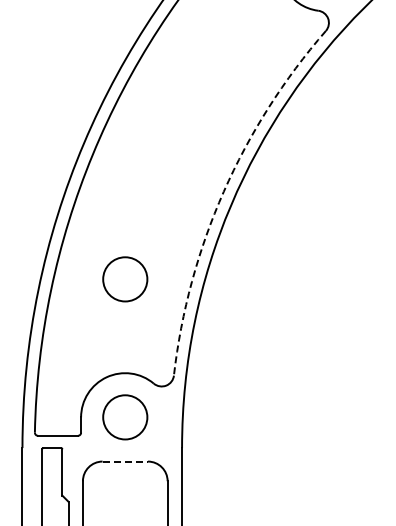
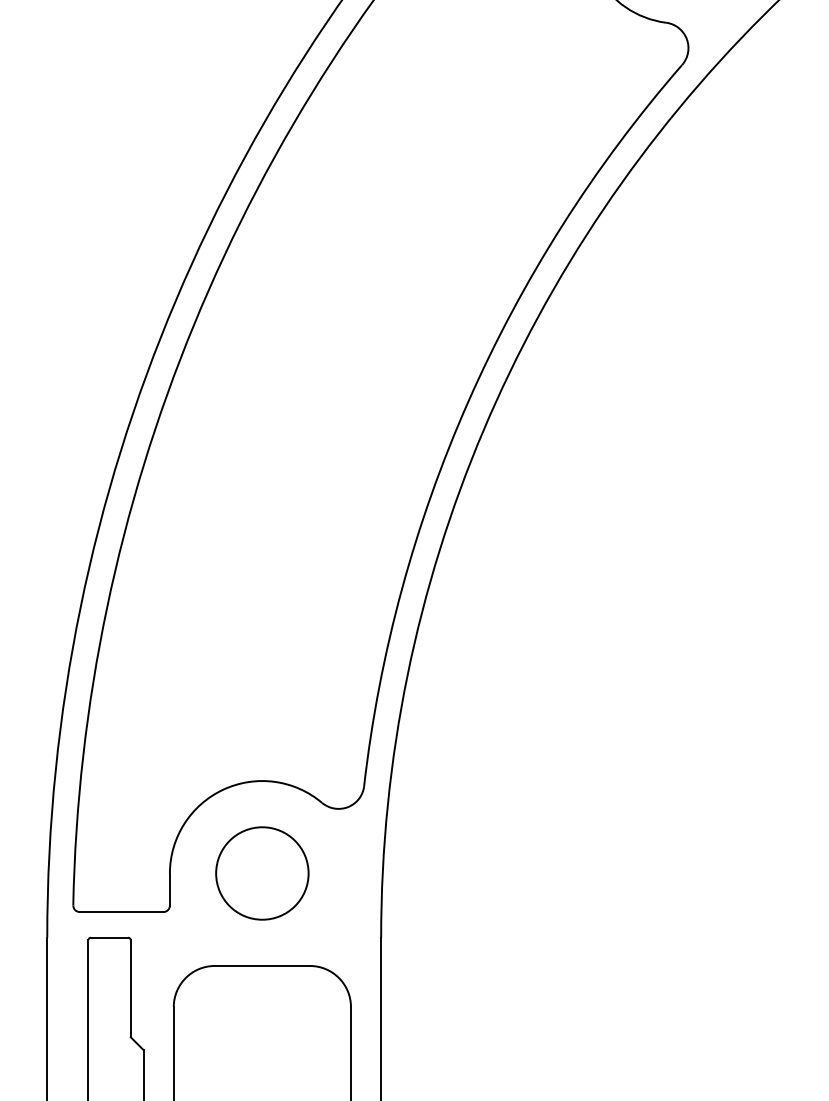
arc: (223, 191) -> (467, 400), dashed -> solid
circle: (125, 279) -> (262, 585), removed
line: (125, 461) -> (262, 965), dashed -> solid

